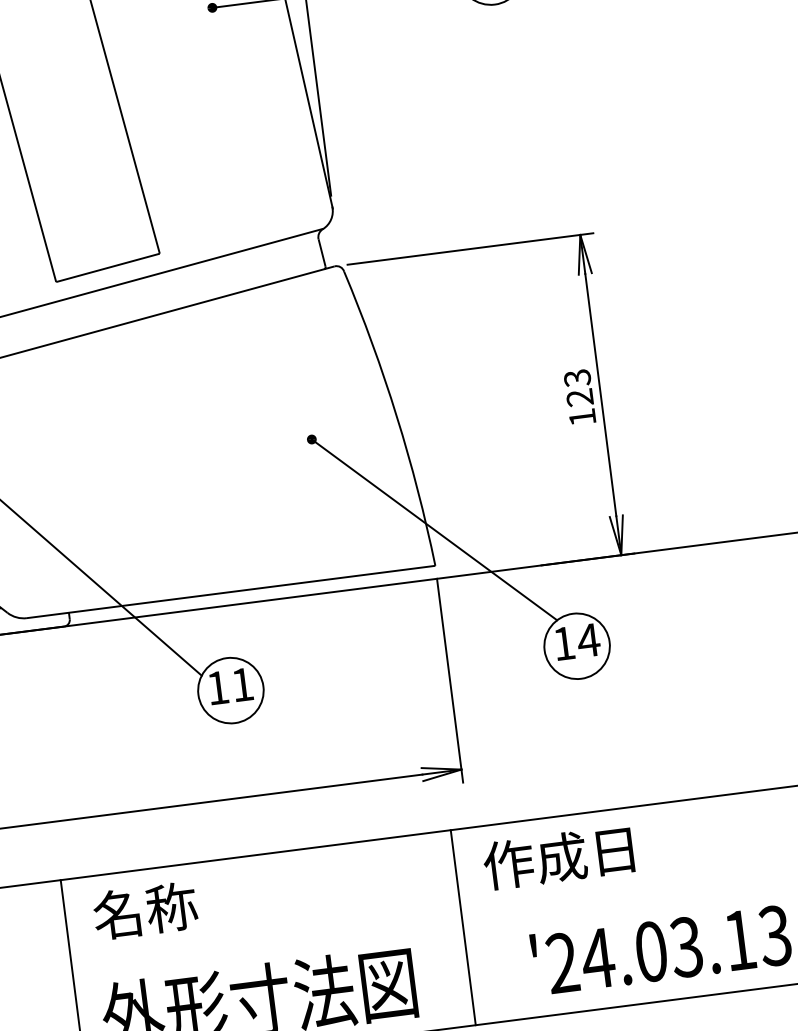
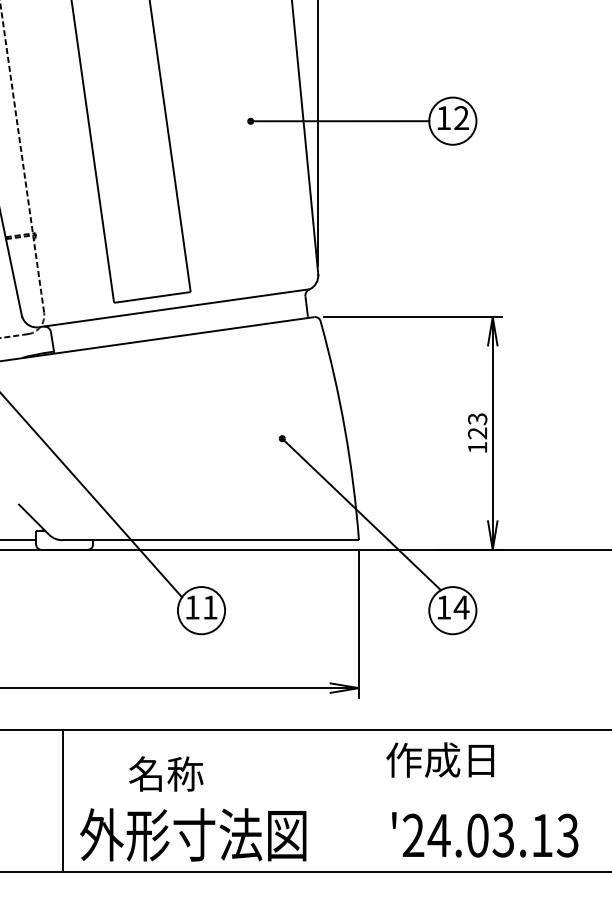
text: (557, 857) -> (439, 759), moved
text: (145, 909) -> (166, 773), moved
line: (462, 928) -> (345, 801), removed

